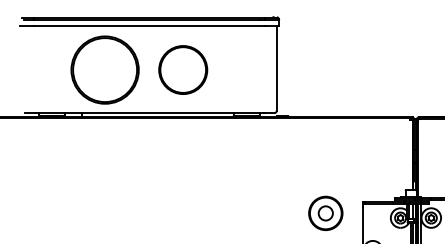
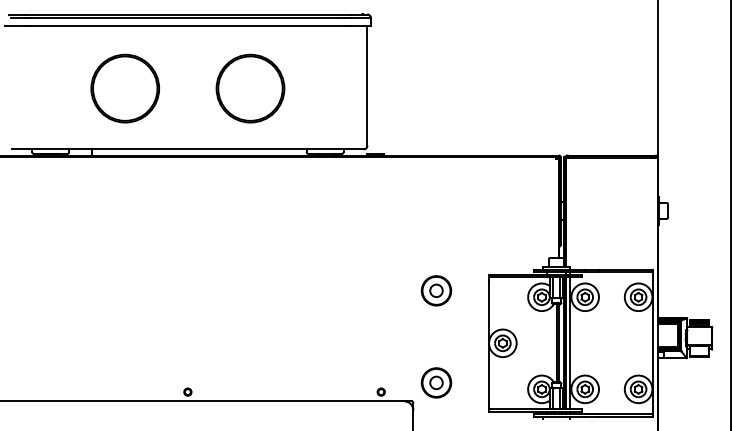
part: (104, 69) -> (124, 88), size x0.71
part: (183, 69) -> (250, 88), moved
part: (325, 213) -> (436, 290), size x0.62

